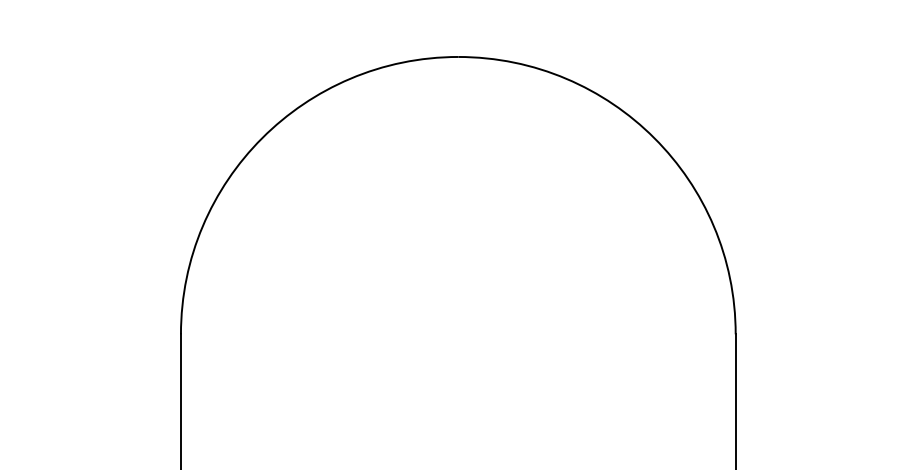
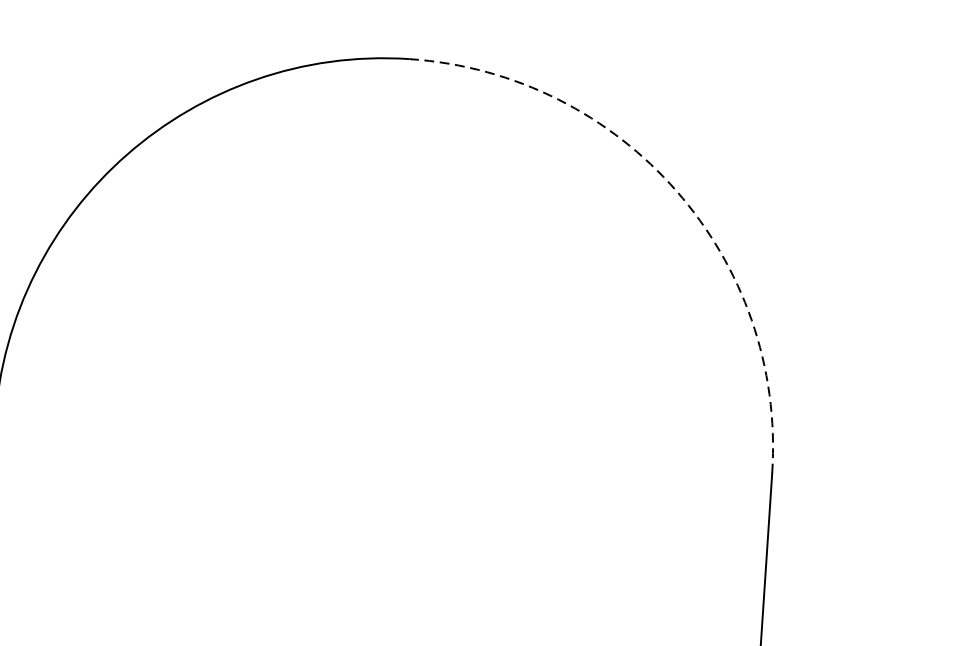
arc: (654, 138) -> (676, 191), solid -> dashed

